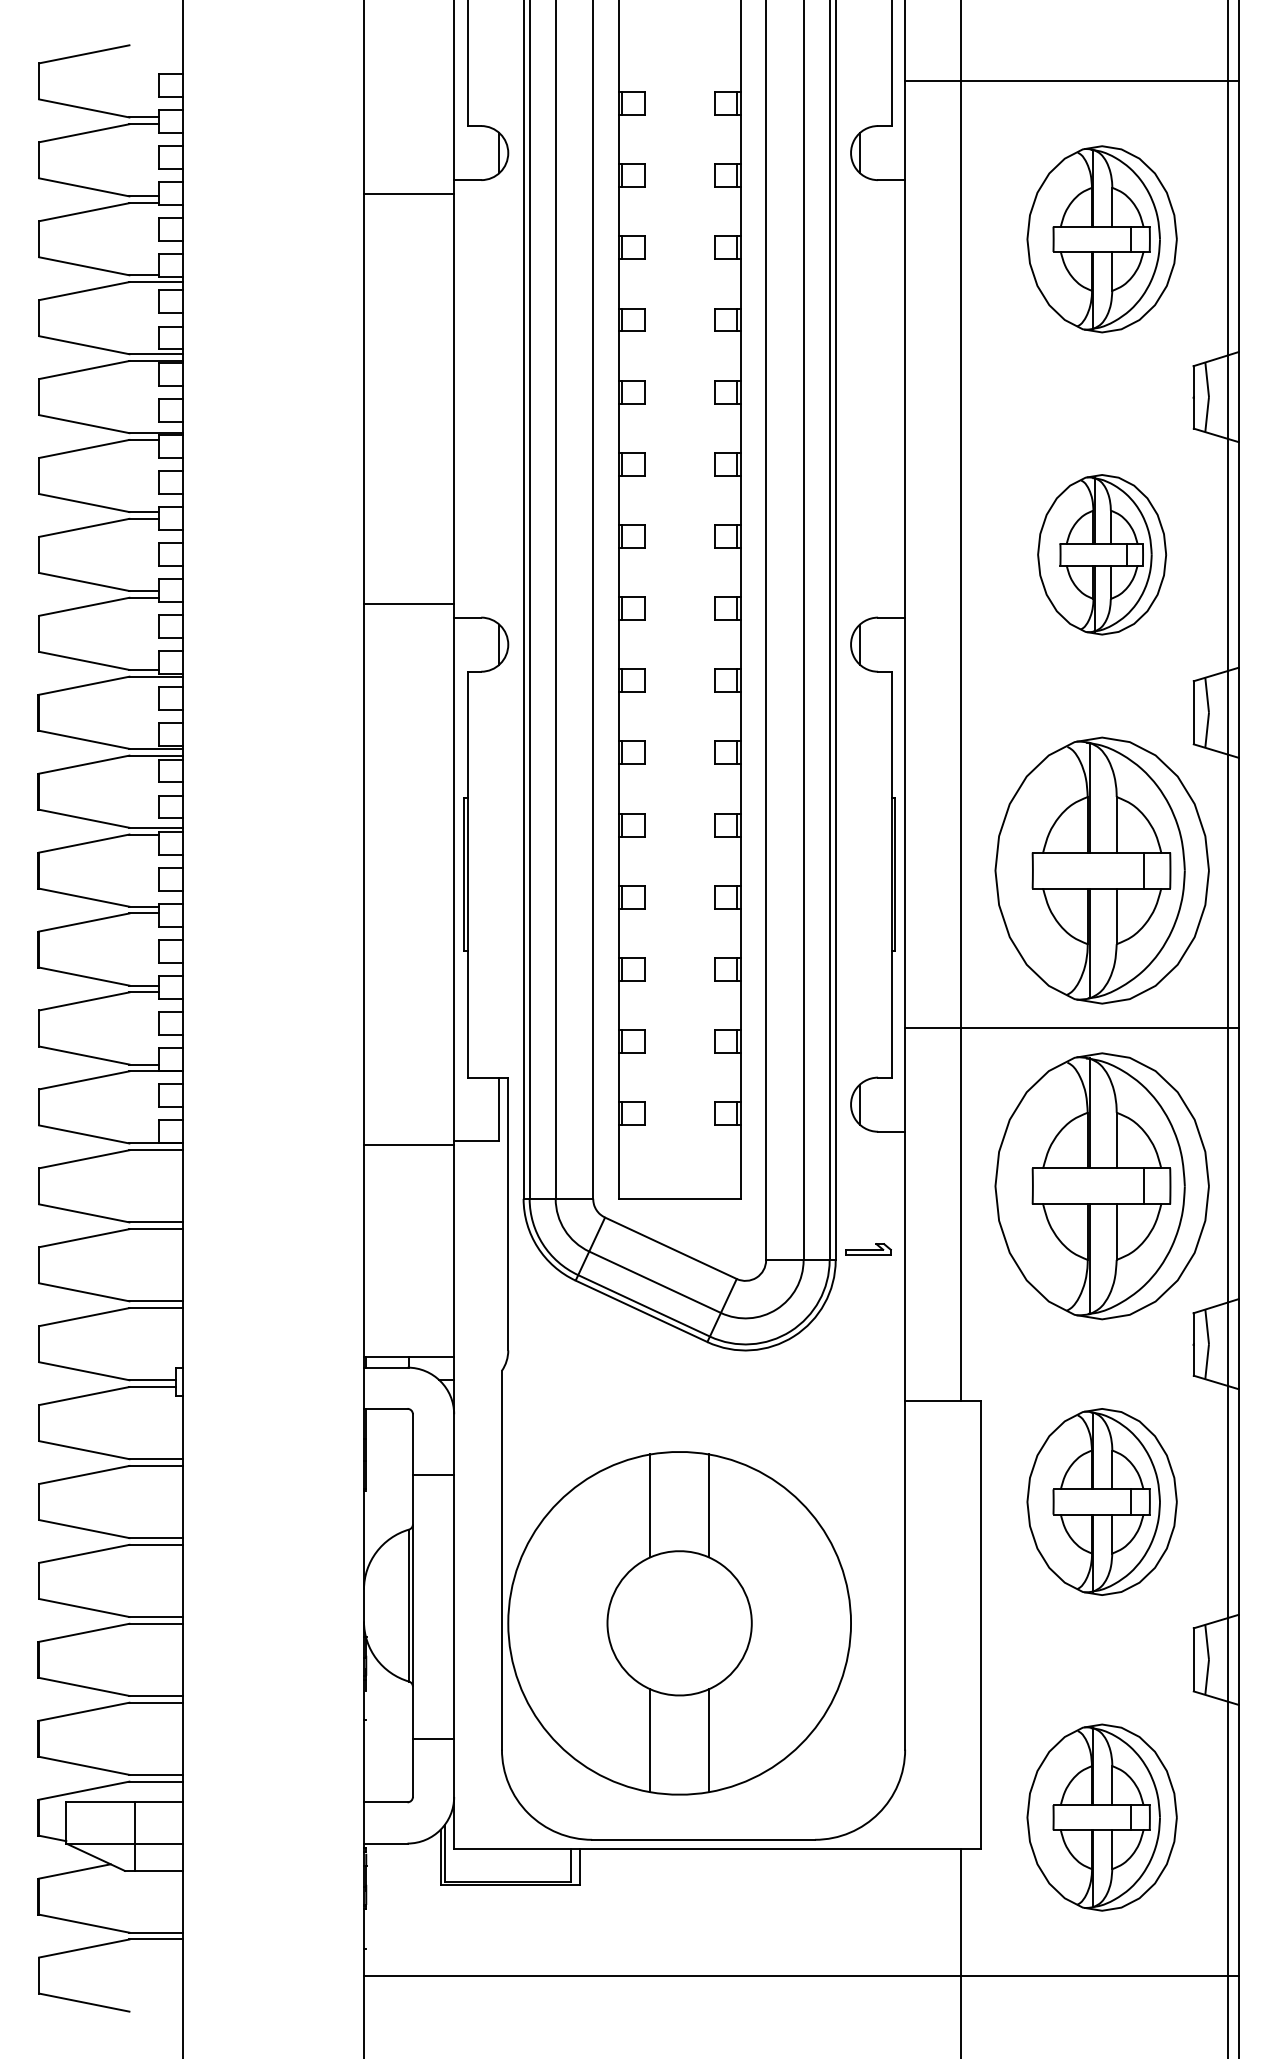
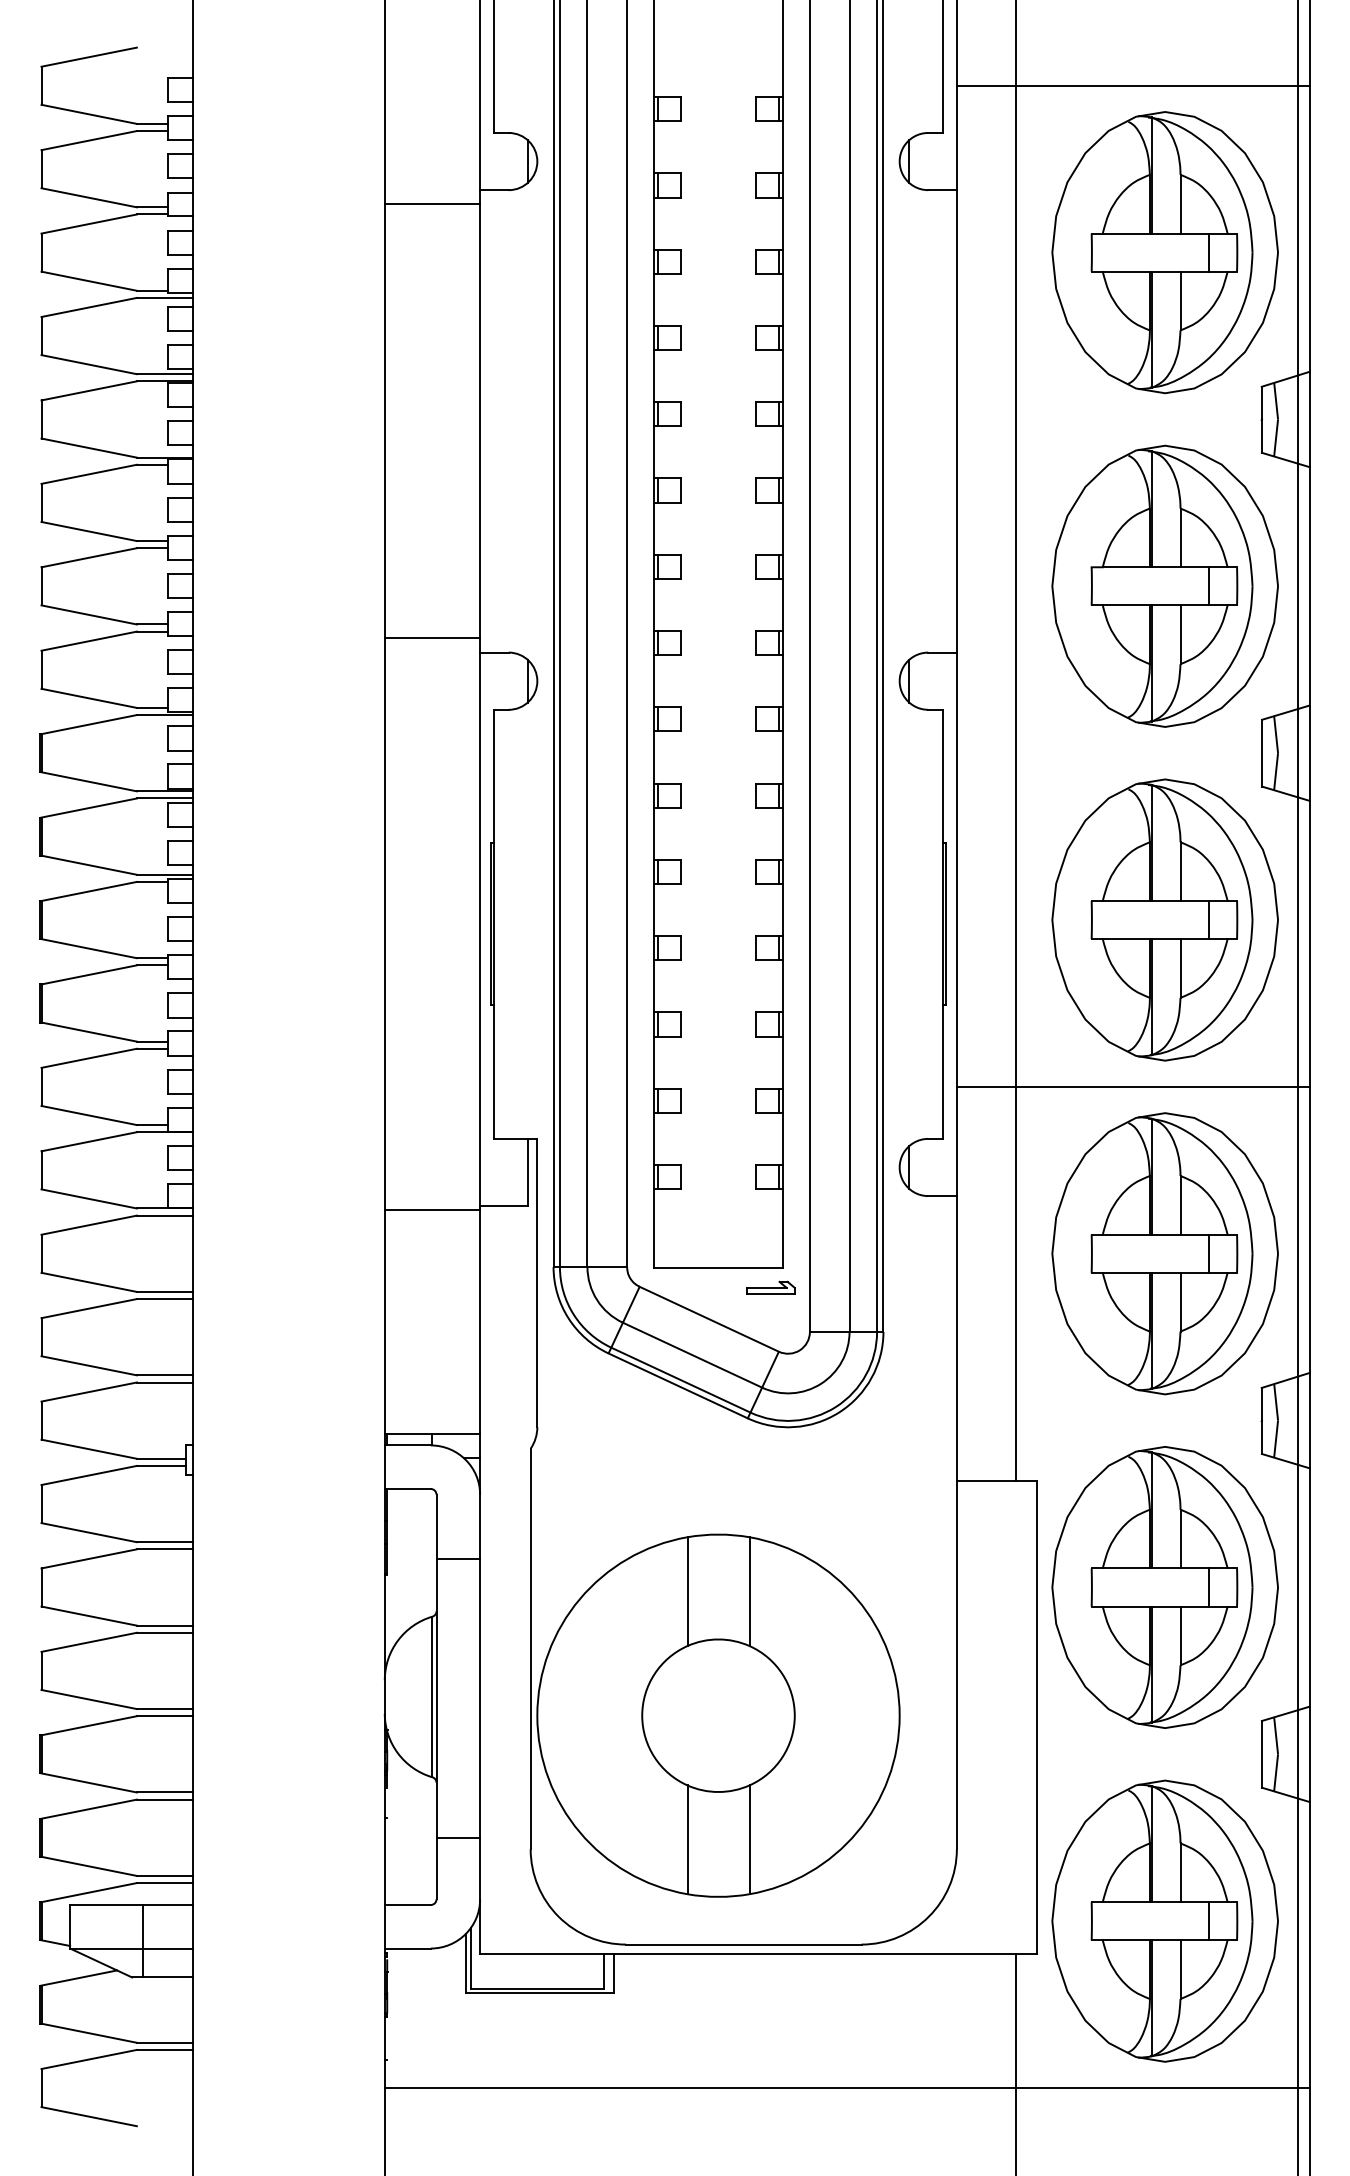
part: (1101, 239) -> (1164, 252), size x1.43
part: (1101, 554) -> (1164, 585), size x1.67
part: (867, 1249) -> (770, 1287), moved
part: (1101, 1502) -> (1164, 1587), size x1.43
part: (1101, 1817) -> (1164, 1920), size x1.43

